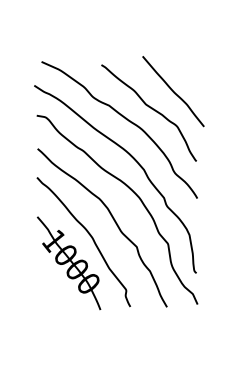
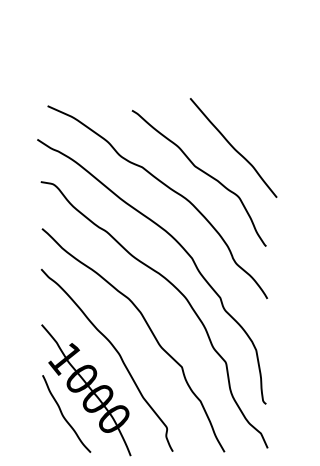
curve: (52, 279) -> (63, 413), added

